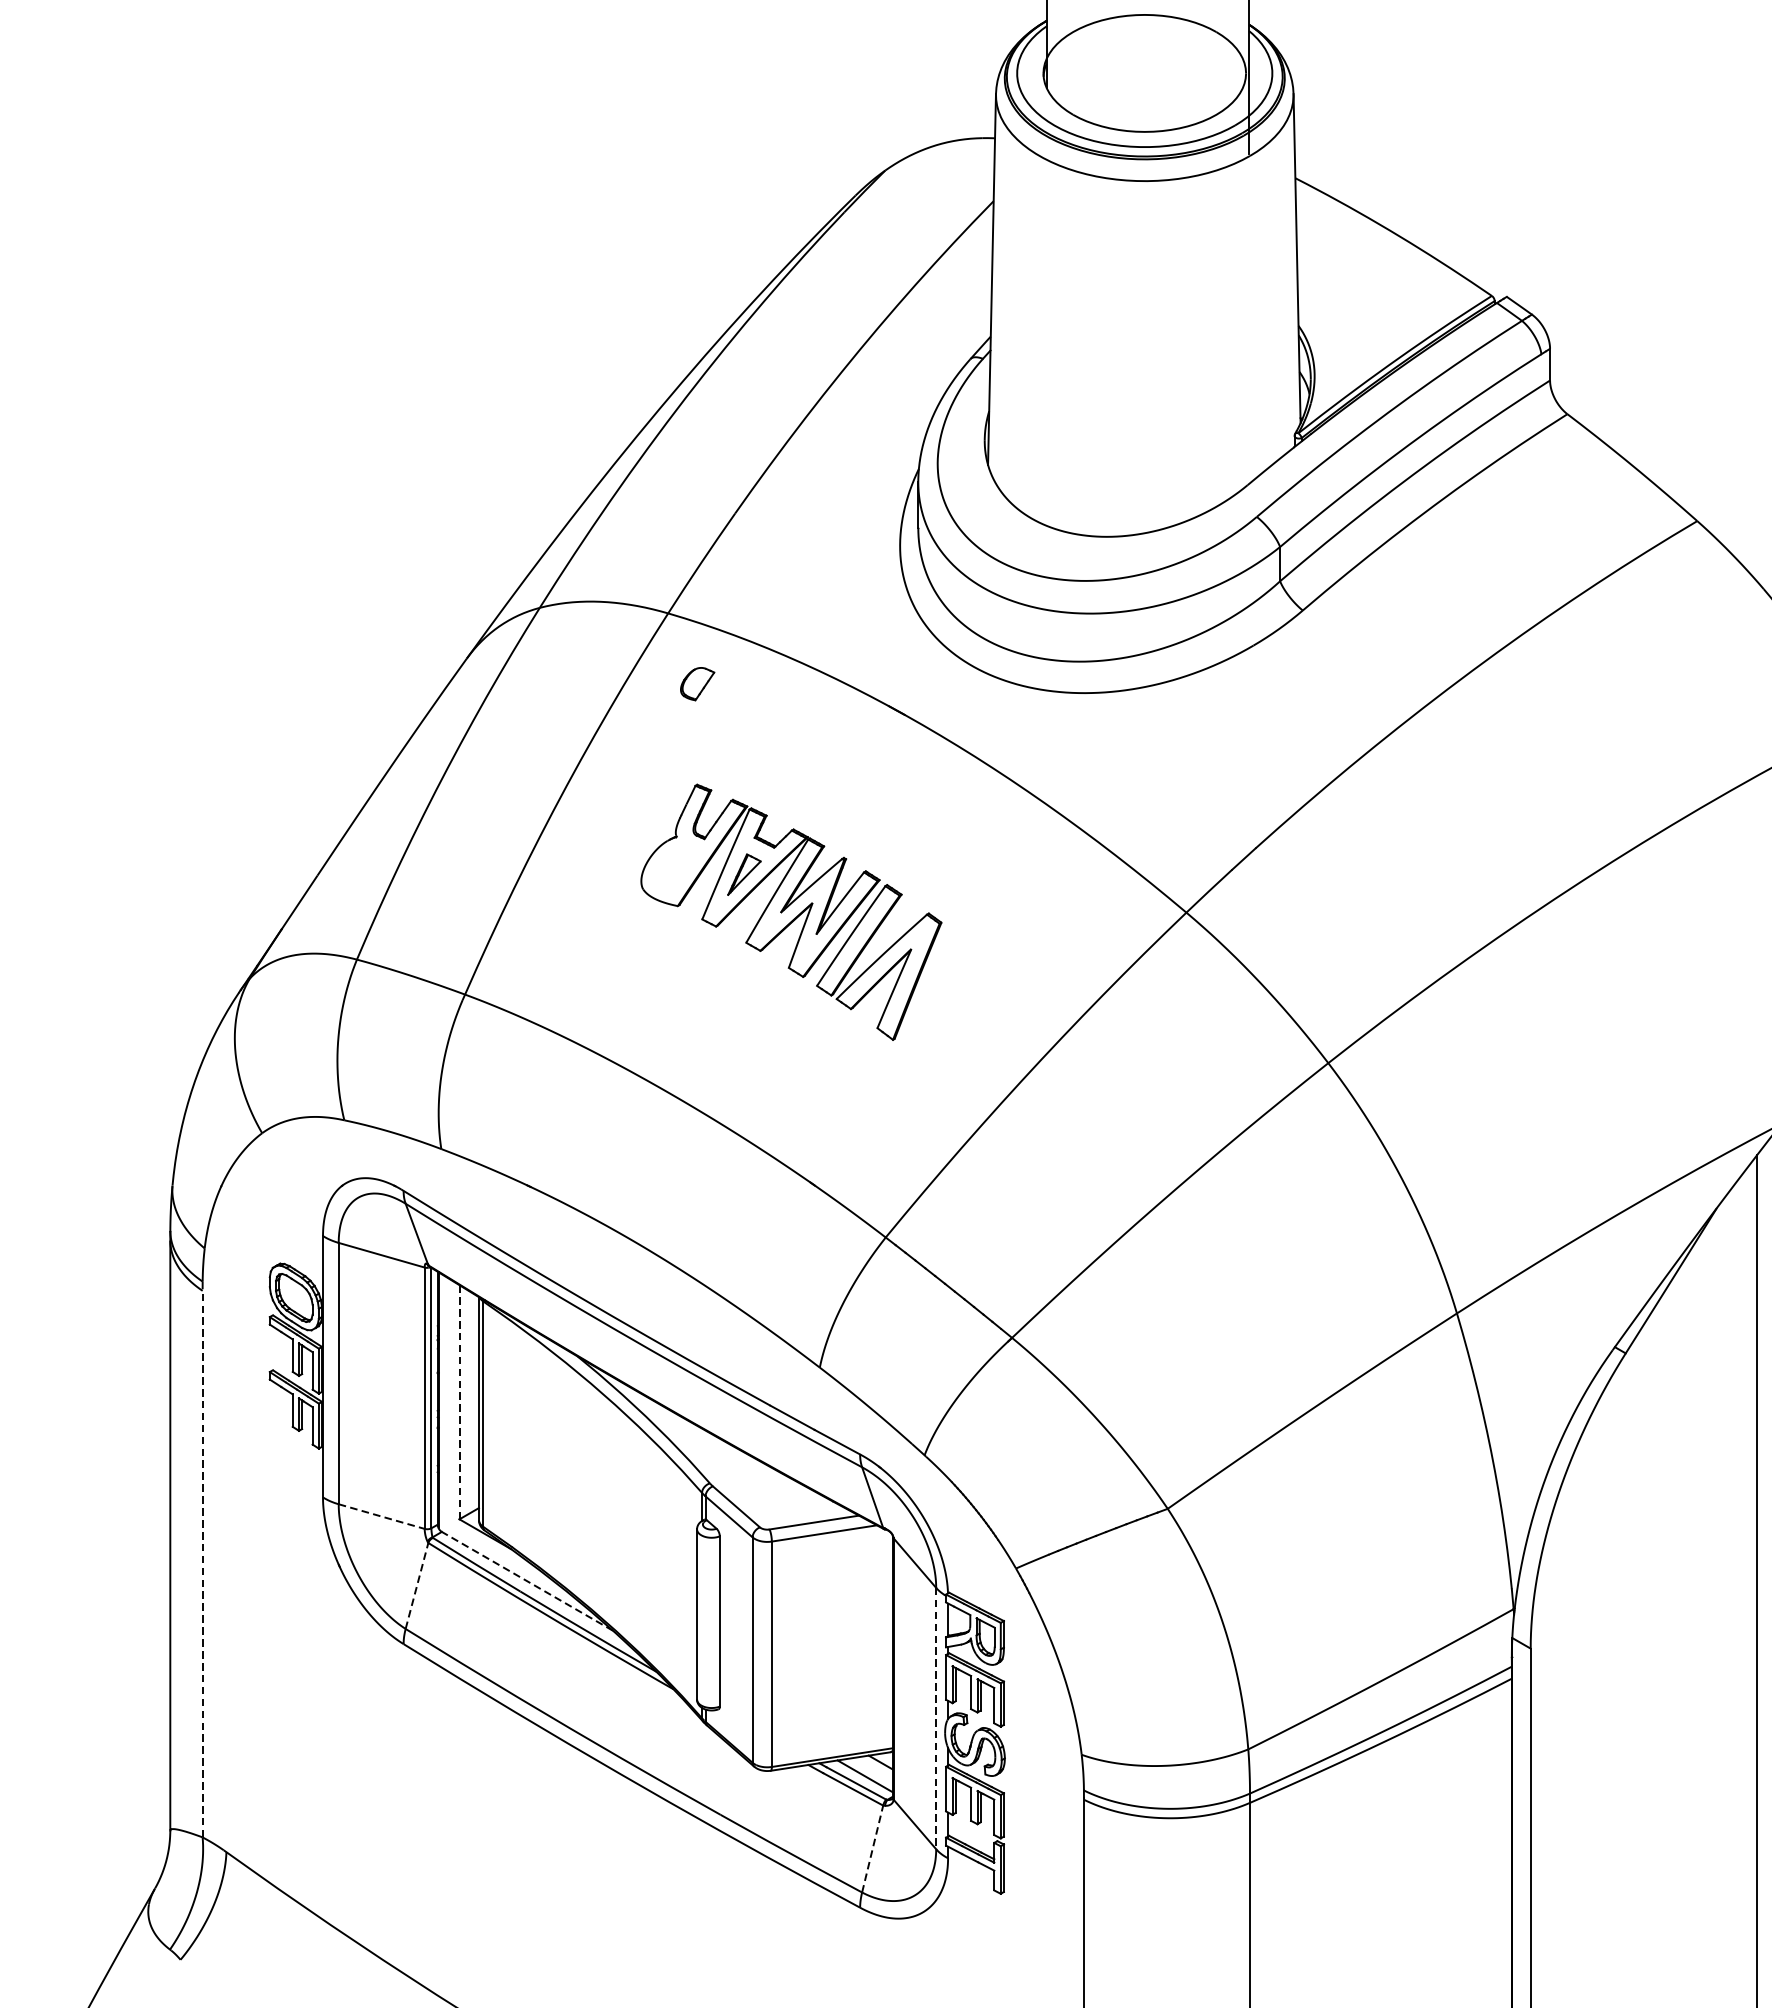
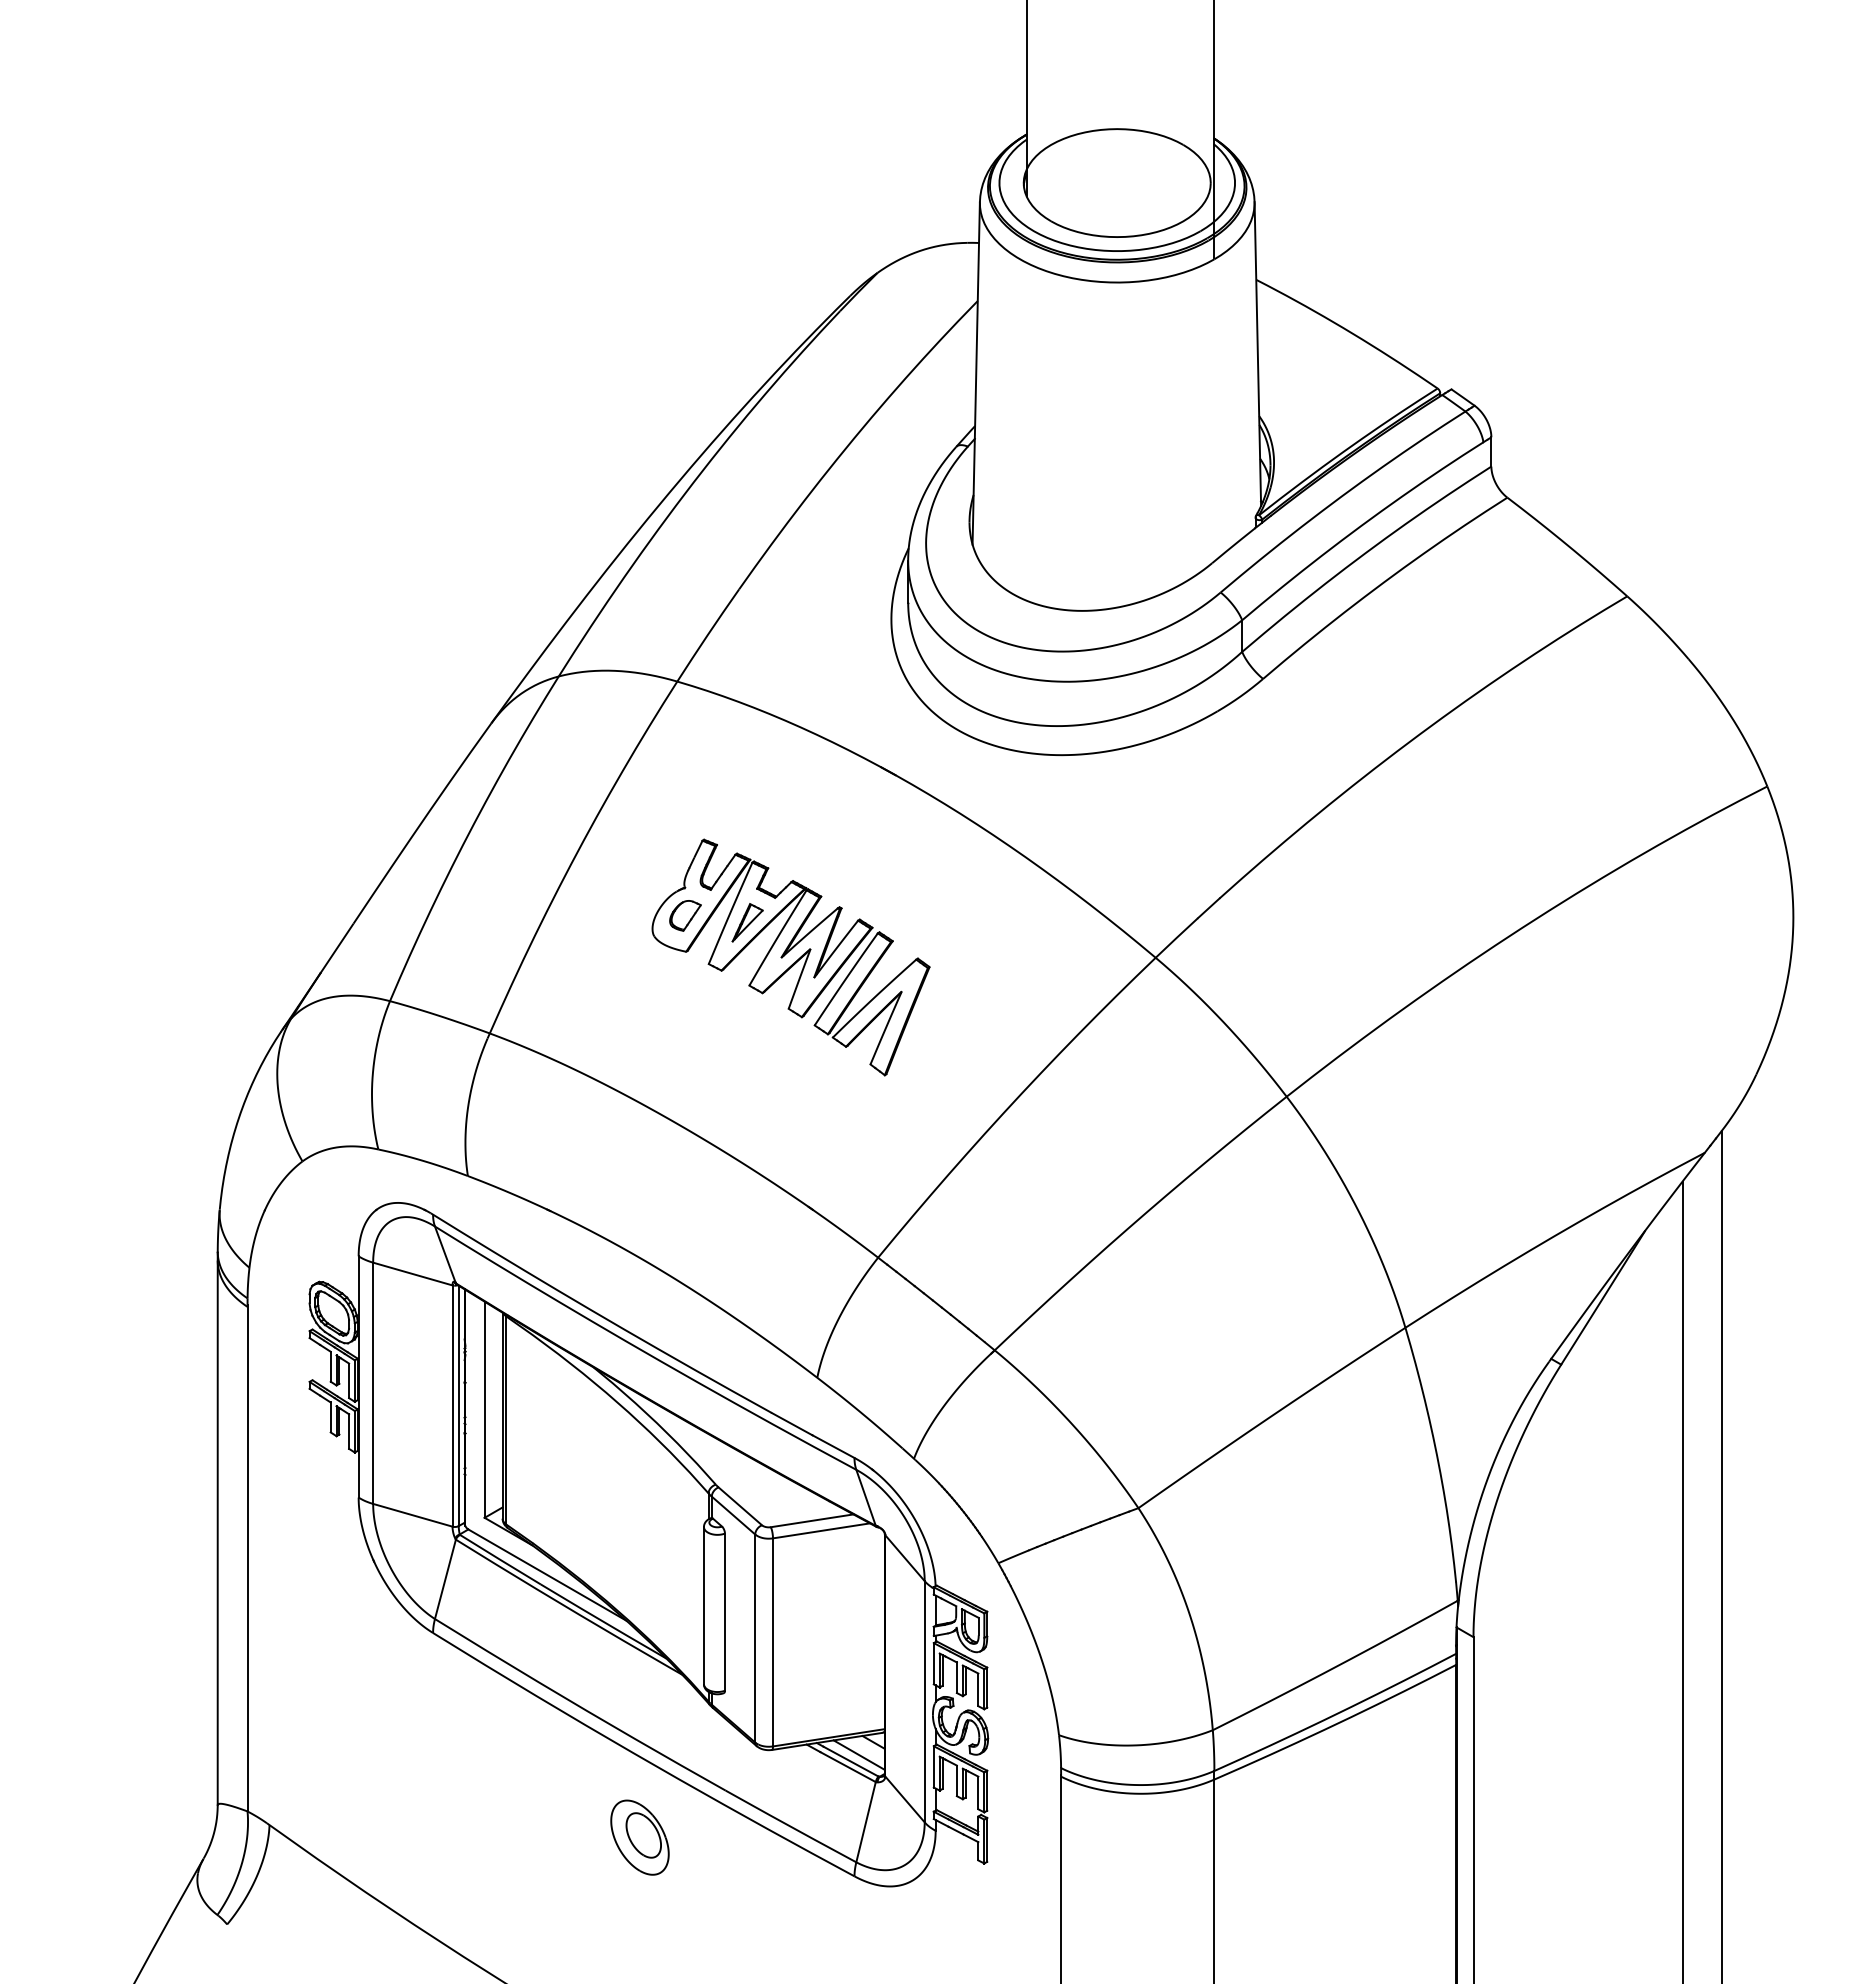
part: (697, 683) -> (685, 915), moved
line: (459, 1403) -> (484, 1410), dashed -> solid
line: (382, 1516) -> (413, 1515), dashed -> solid
line: (202, 1562) -> (247, 1557), dashed -> solid
line: (526, 1580) -> (546, 1574), dashed -> solid
line: (417, 1585) -> (445, 1578), dashed -> solid
line: (935, 1718) -> (924, 1701), dashed -> solid
line: (873, 1848) -> (866, 1821), dashed -> solid
part: (627, 1865) -> (639, 1837), added

